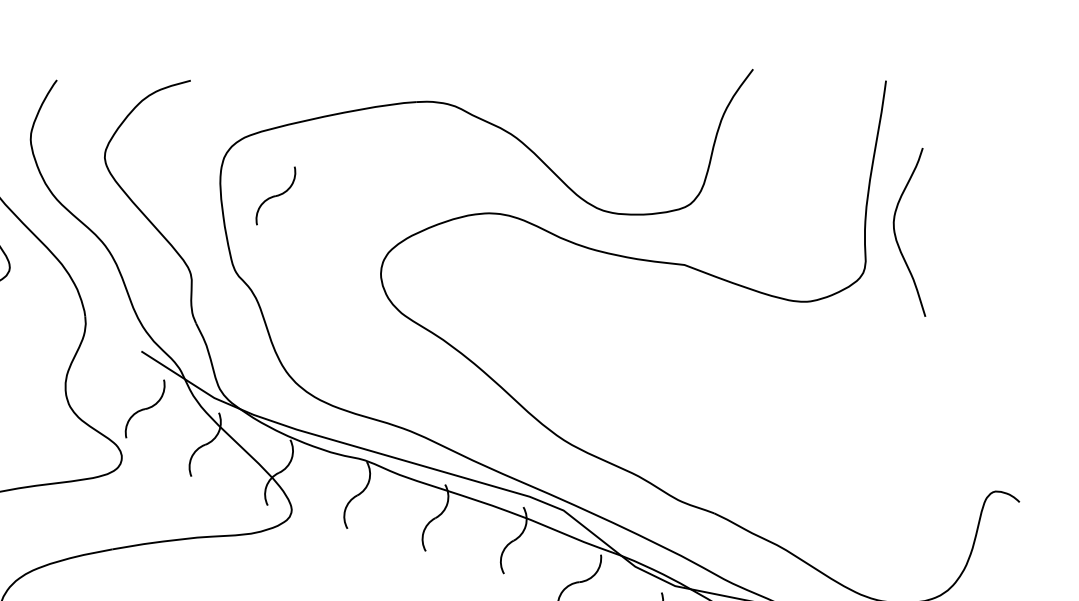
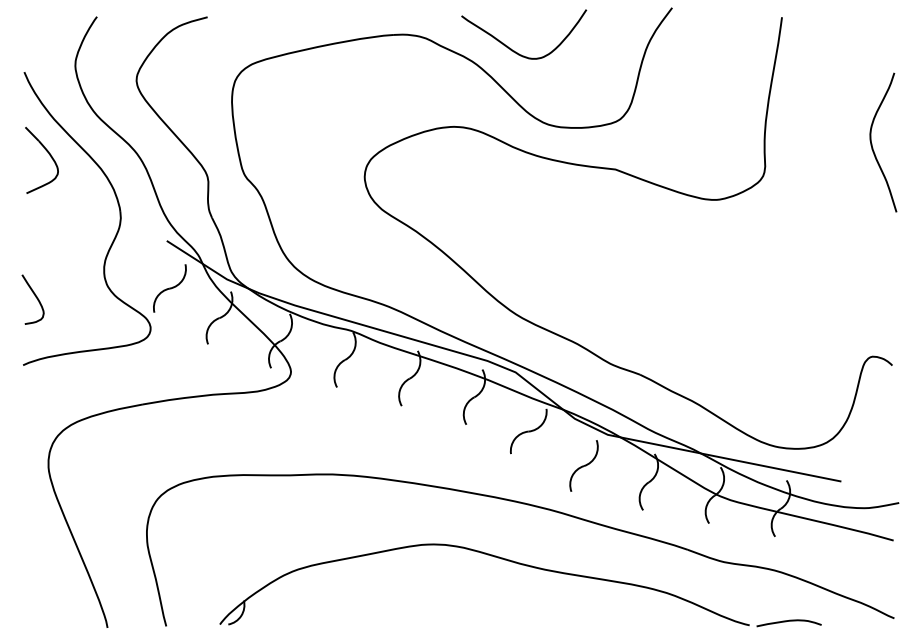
curve: (564, 122) -> (516, 51), added
part: (275, 195) -> (277, 112), removed
curve: (896, 233) -> (872, 143), moved

